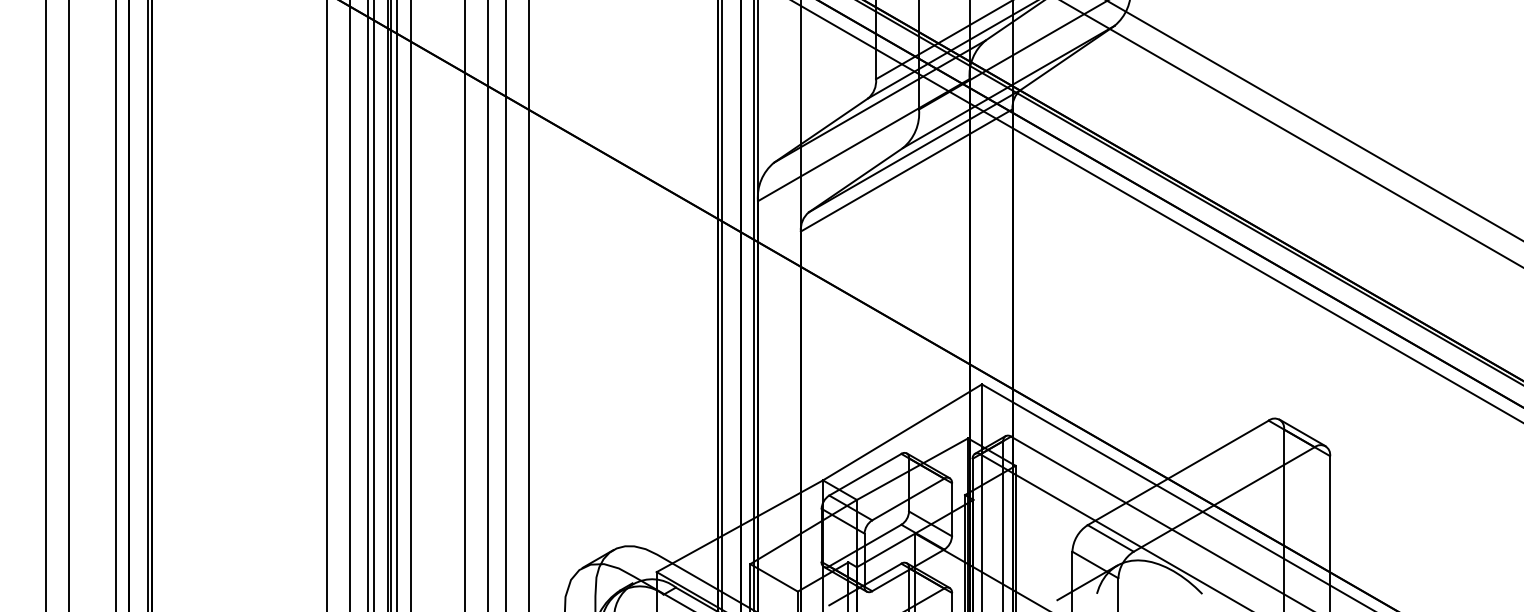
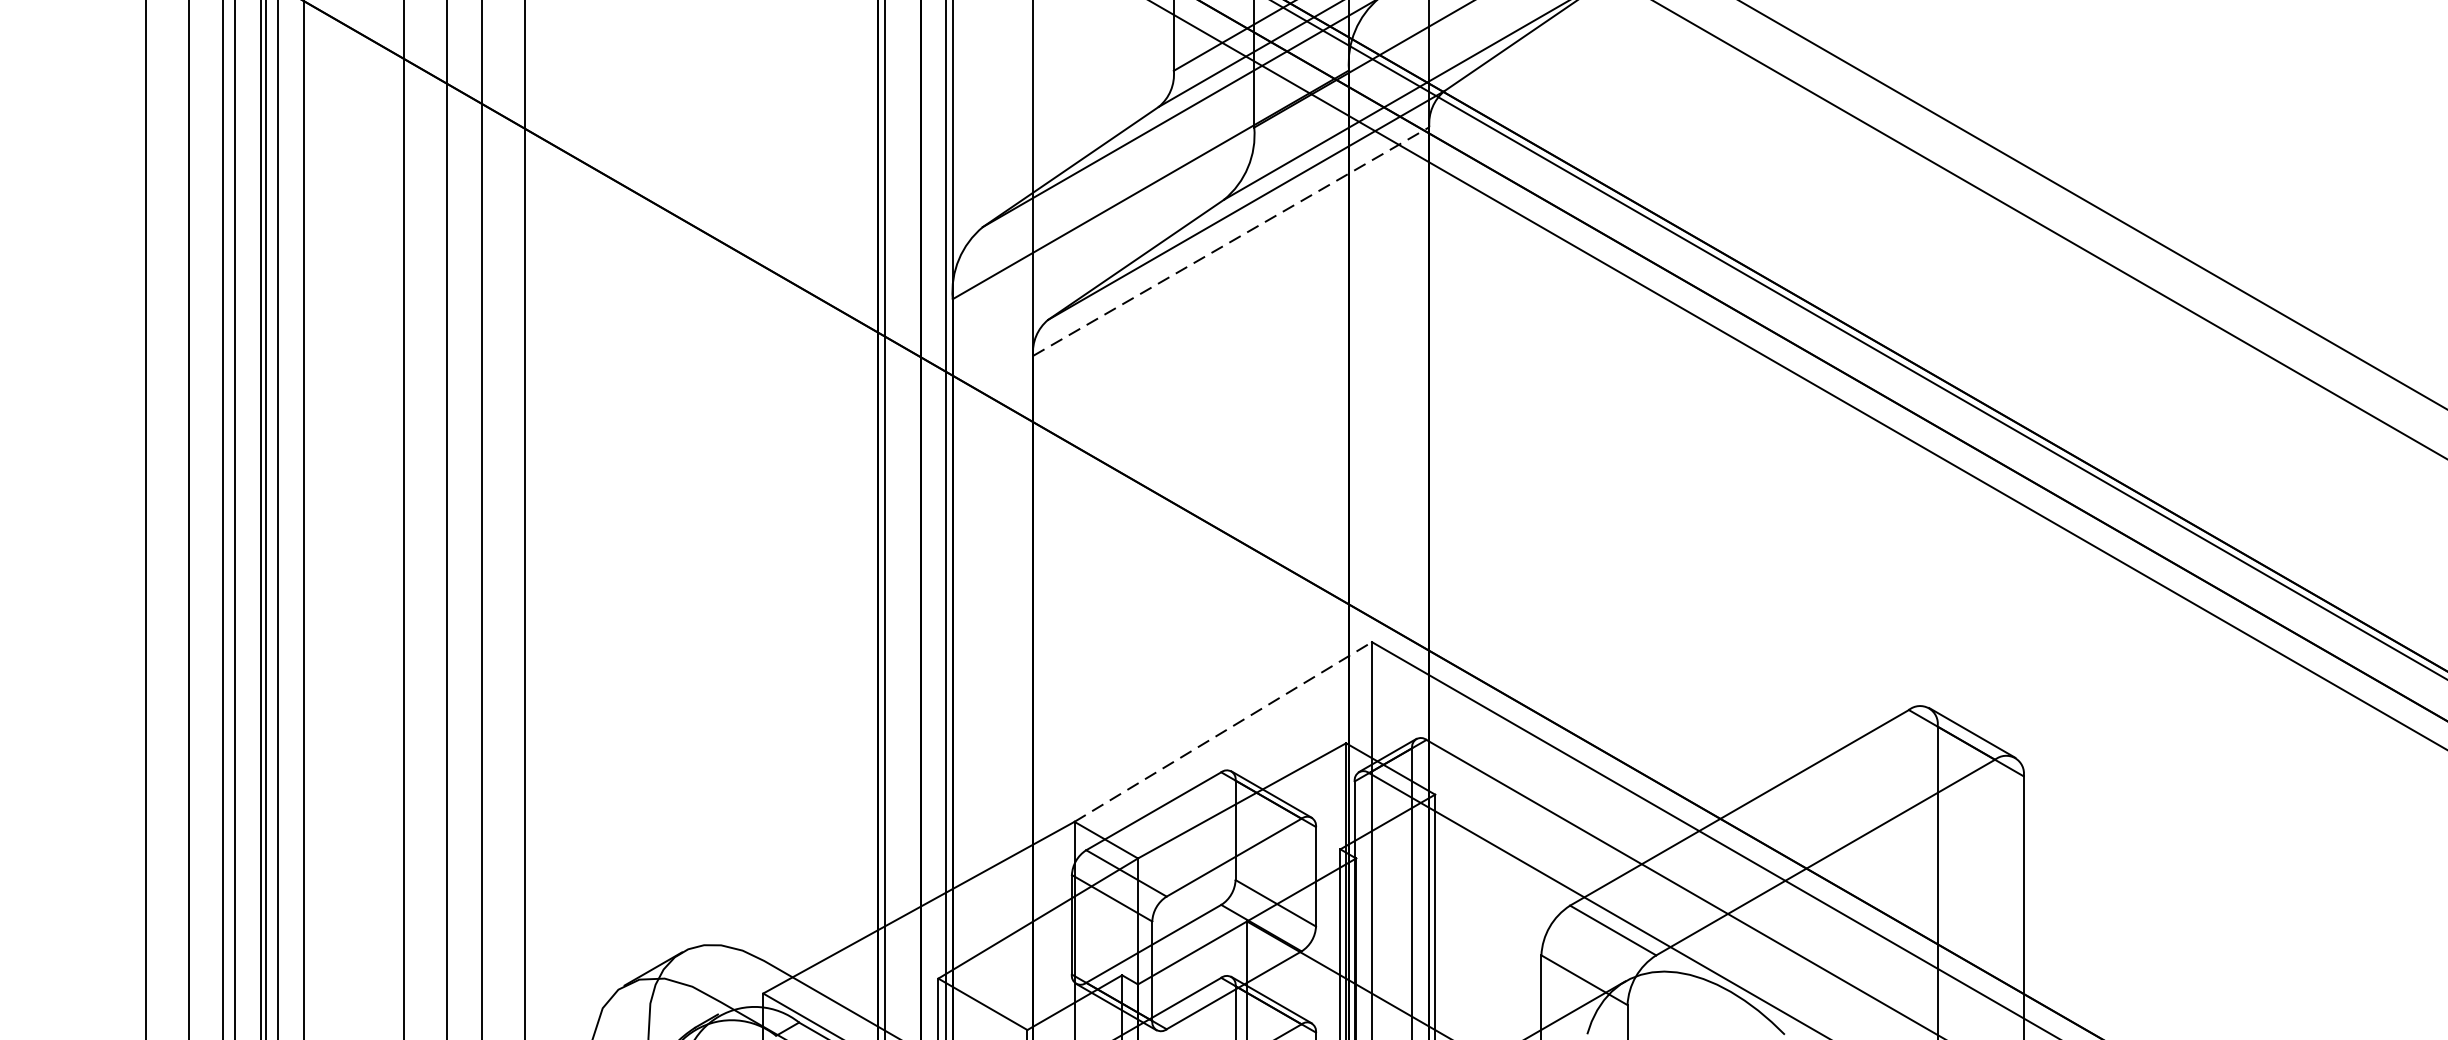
line: (907, 170) -> (1232, 241), solid -> dashed
line: (902, 432) -> (1223, 732), solid -> dashed

